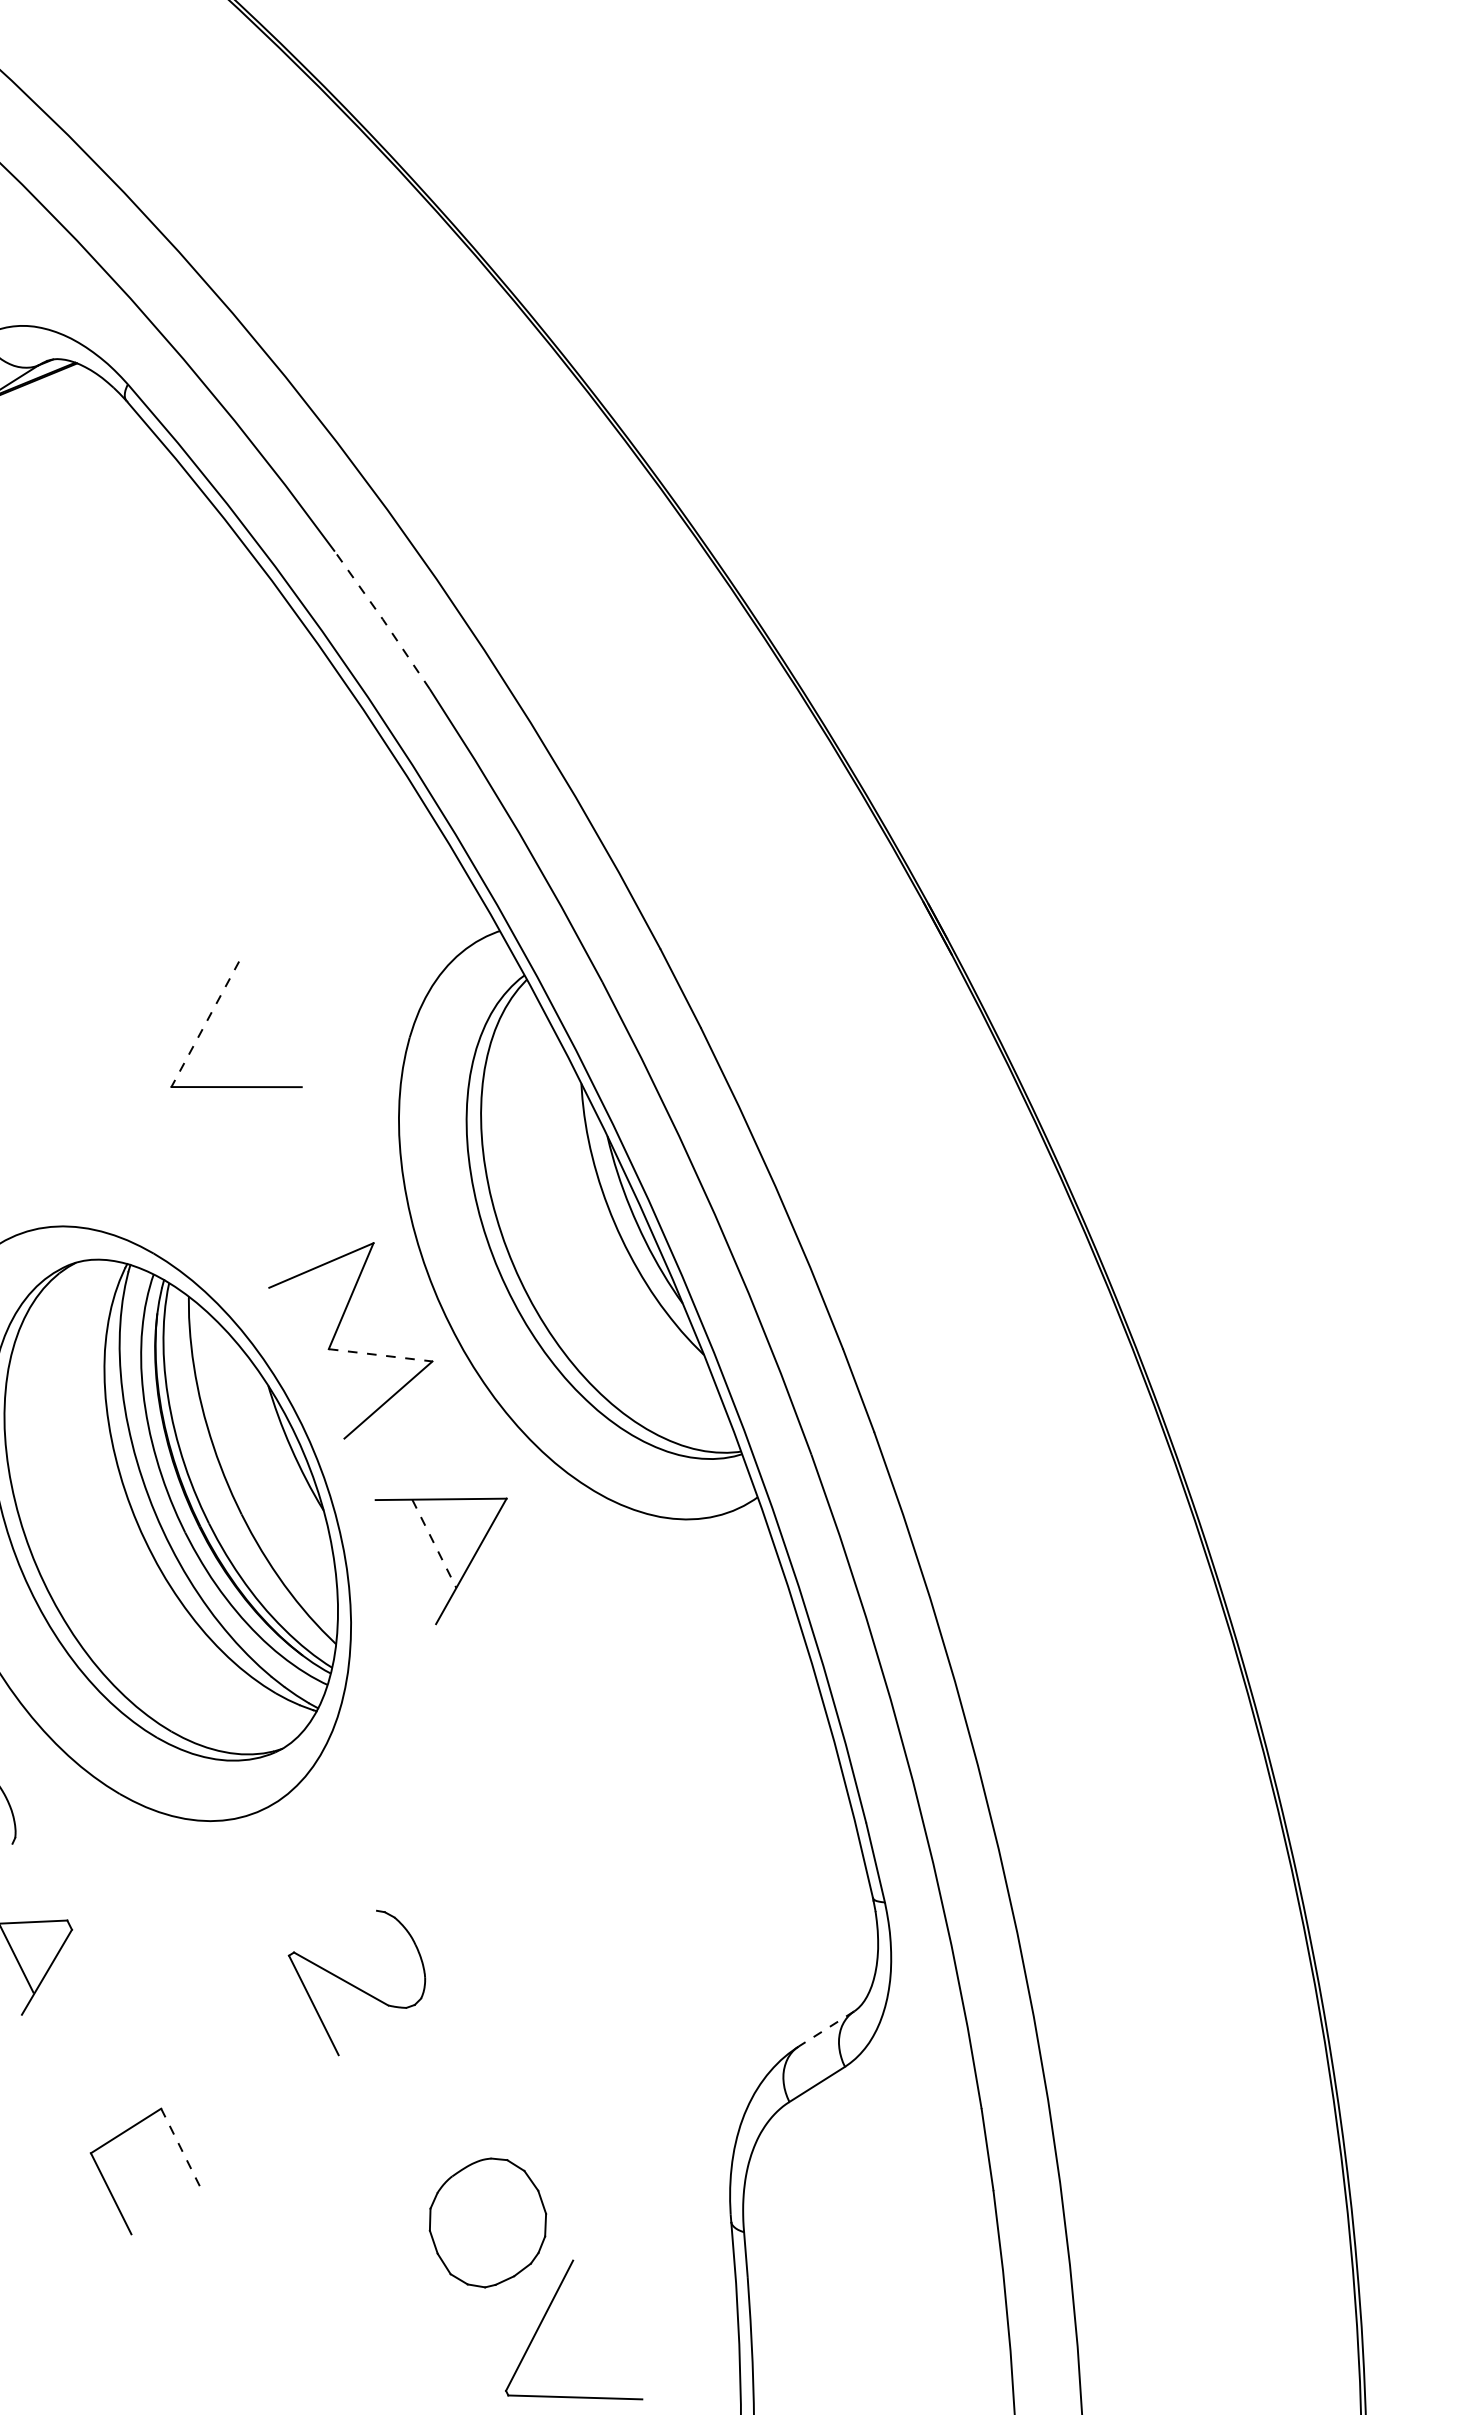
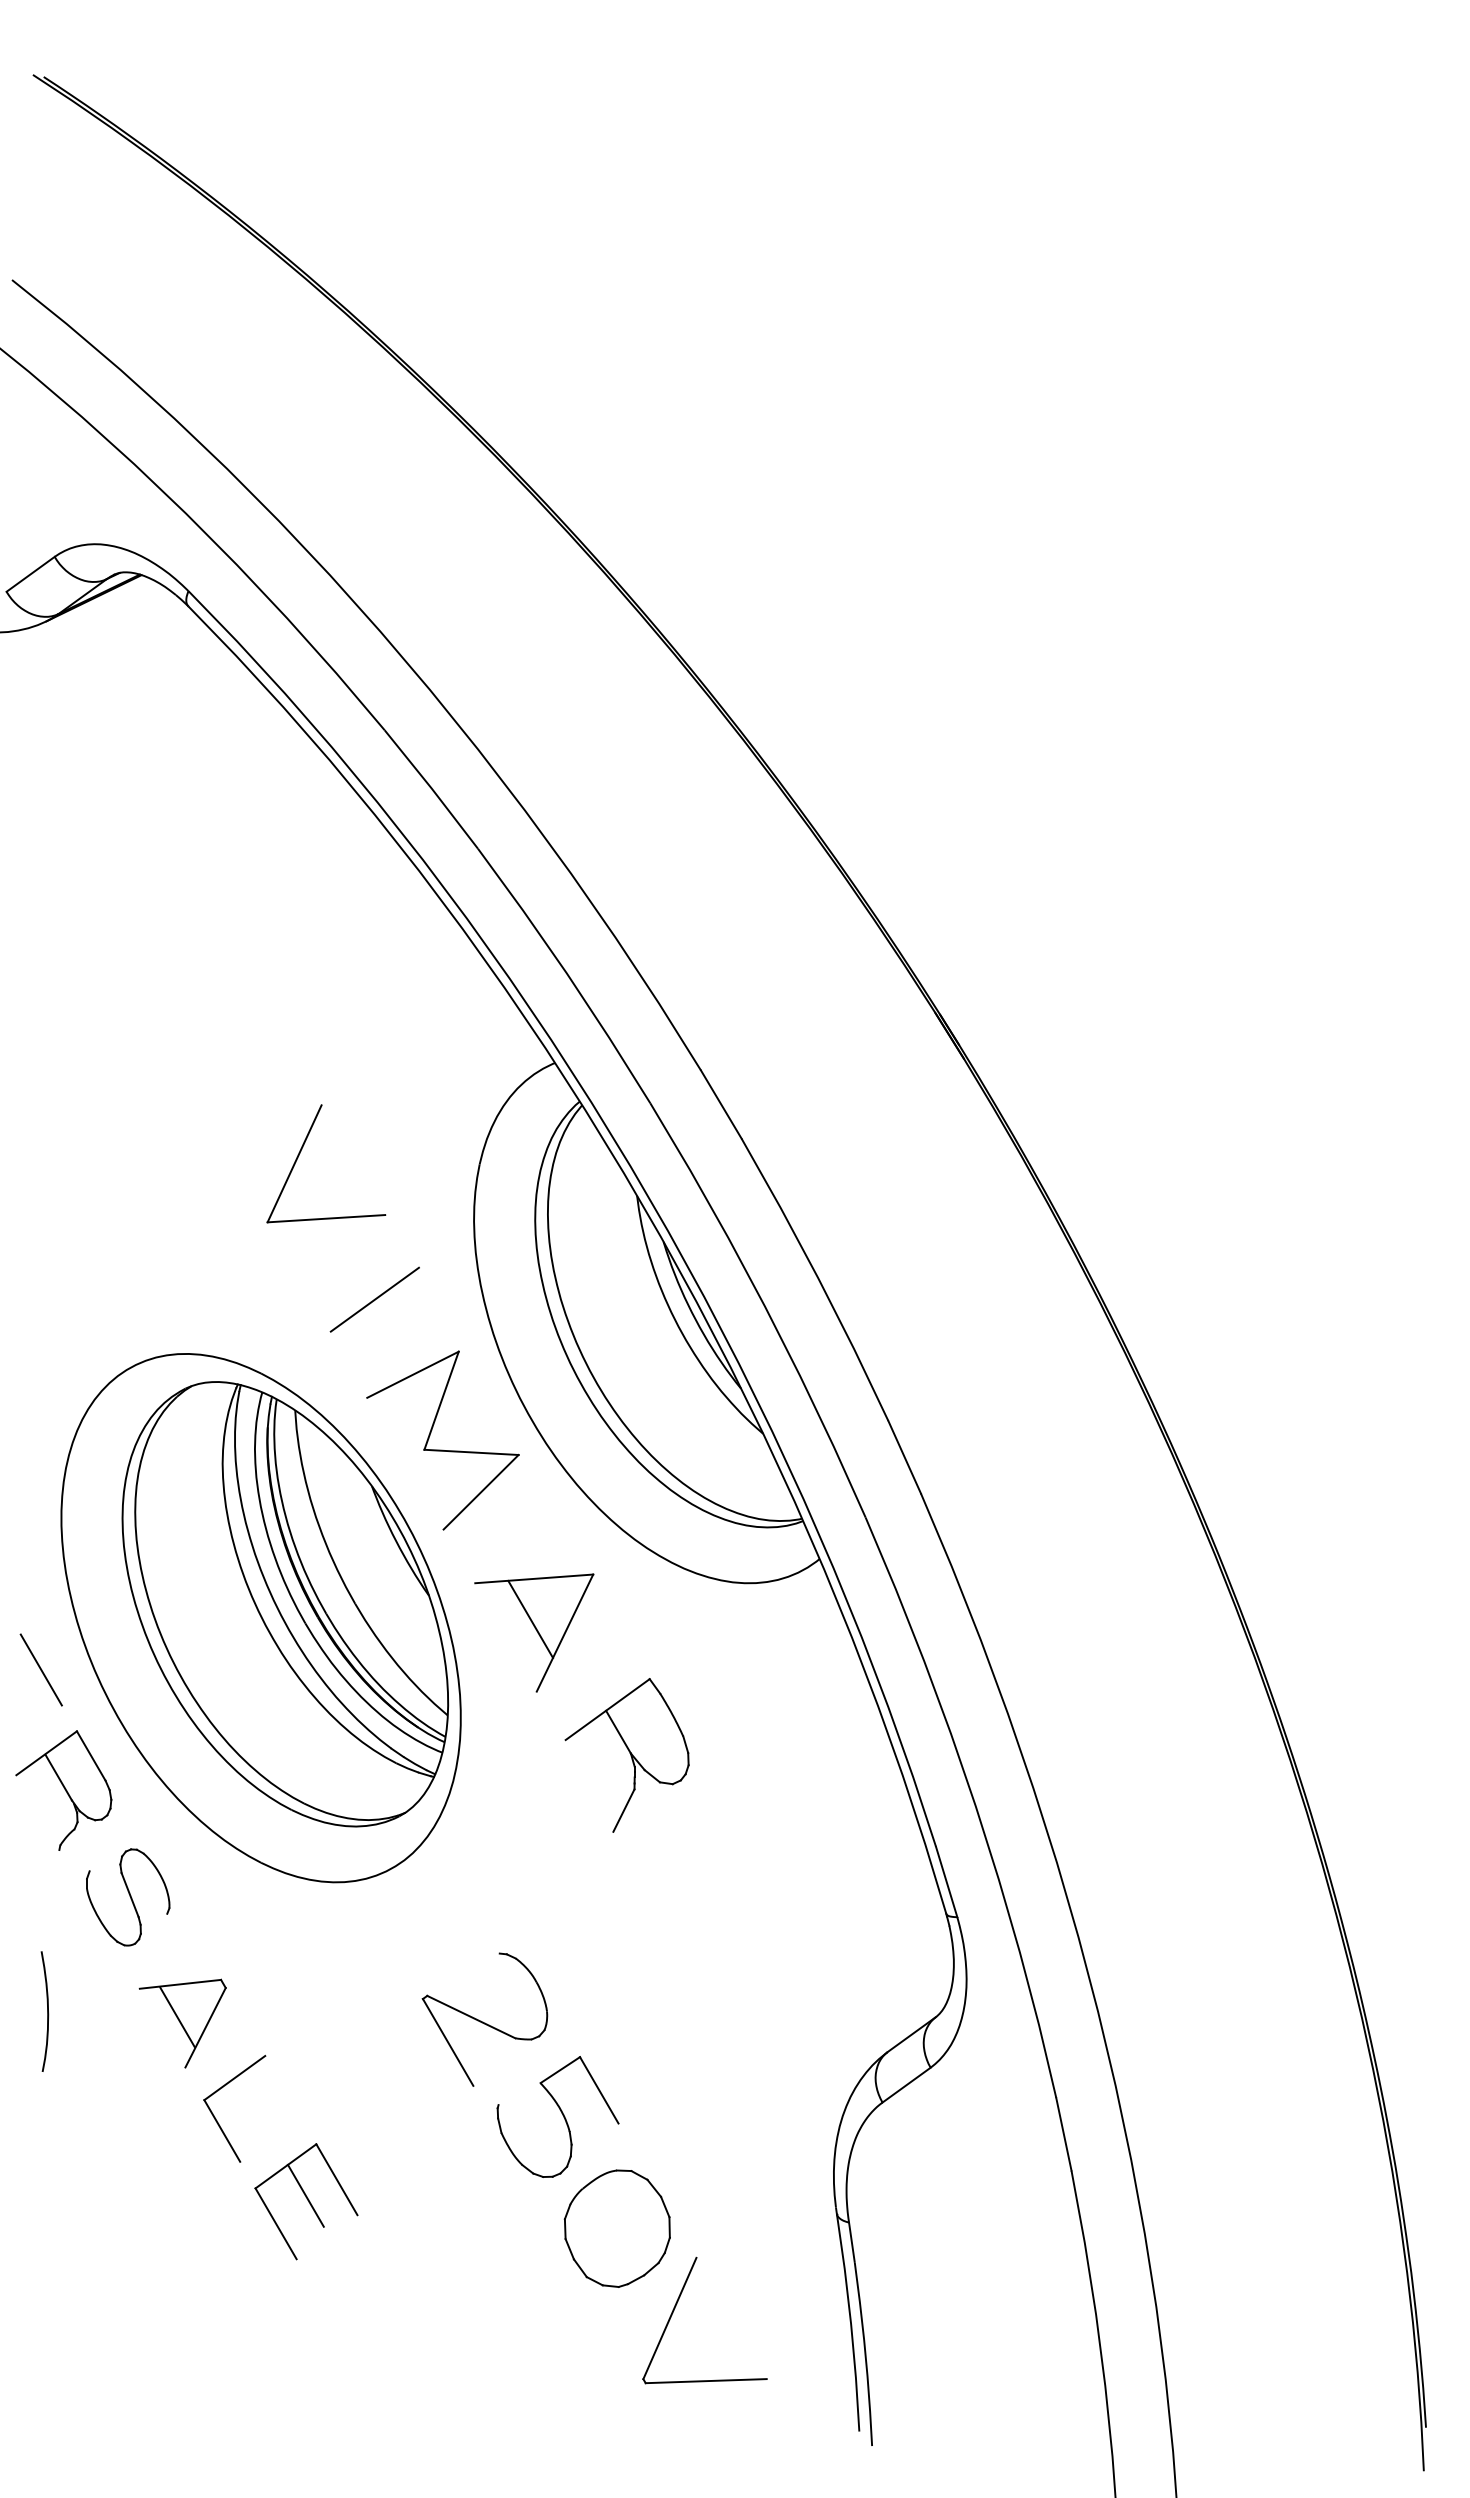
line: (382, 619) -> (431, 788), dashed -> solid
line: (205, 1025) -> (294, 1164), dashed -> solid
line: (284, 1179) -> (374, 1299), added
line: (381, 1355) -> (472, 1452), dashed -> solid
line: (434, 1543) -> (530, 1619), dashed -> solid
part: (530, 1700) -> (626, 1755), added
line: (826, 2028) -> (911, 2034), dashed -> solid
part: (52, 2073) -> (216, 2118), added
part: (429, 2094) -> (557, 2116), added
line: (180, 2149) -> (336, 2179), dashed -> solid
line: (145, 2164) -> (305, 2195), added

